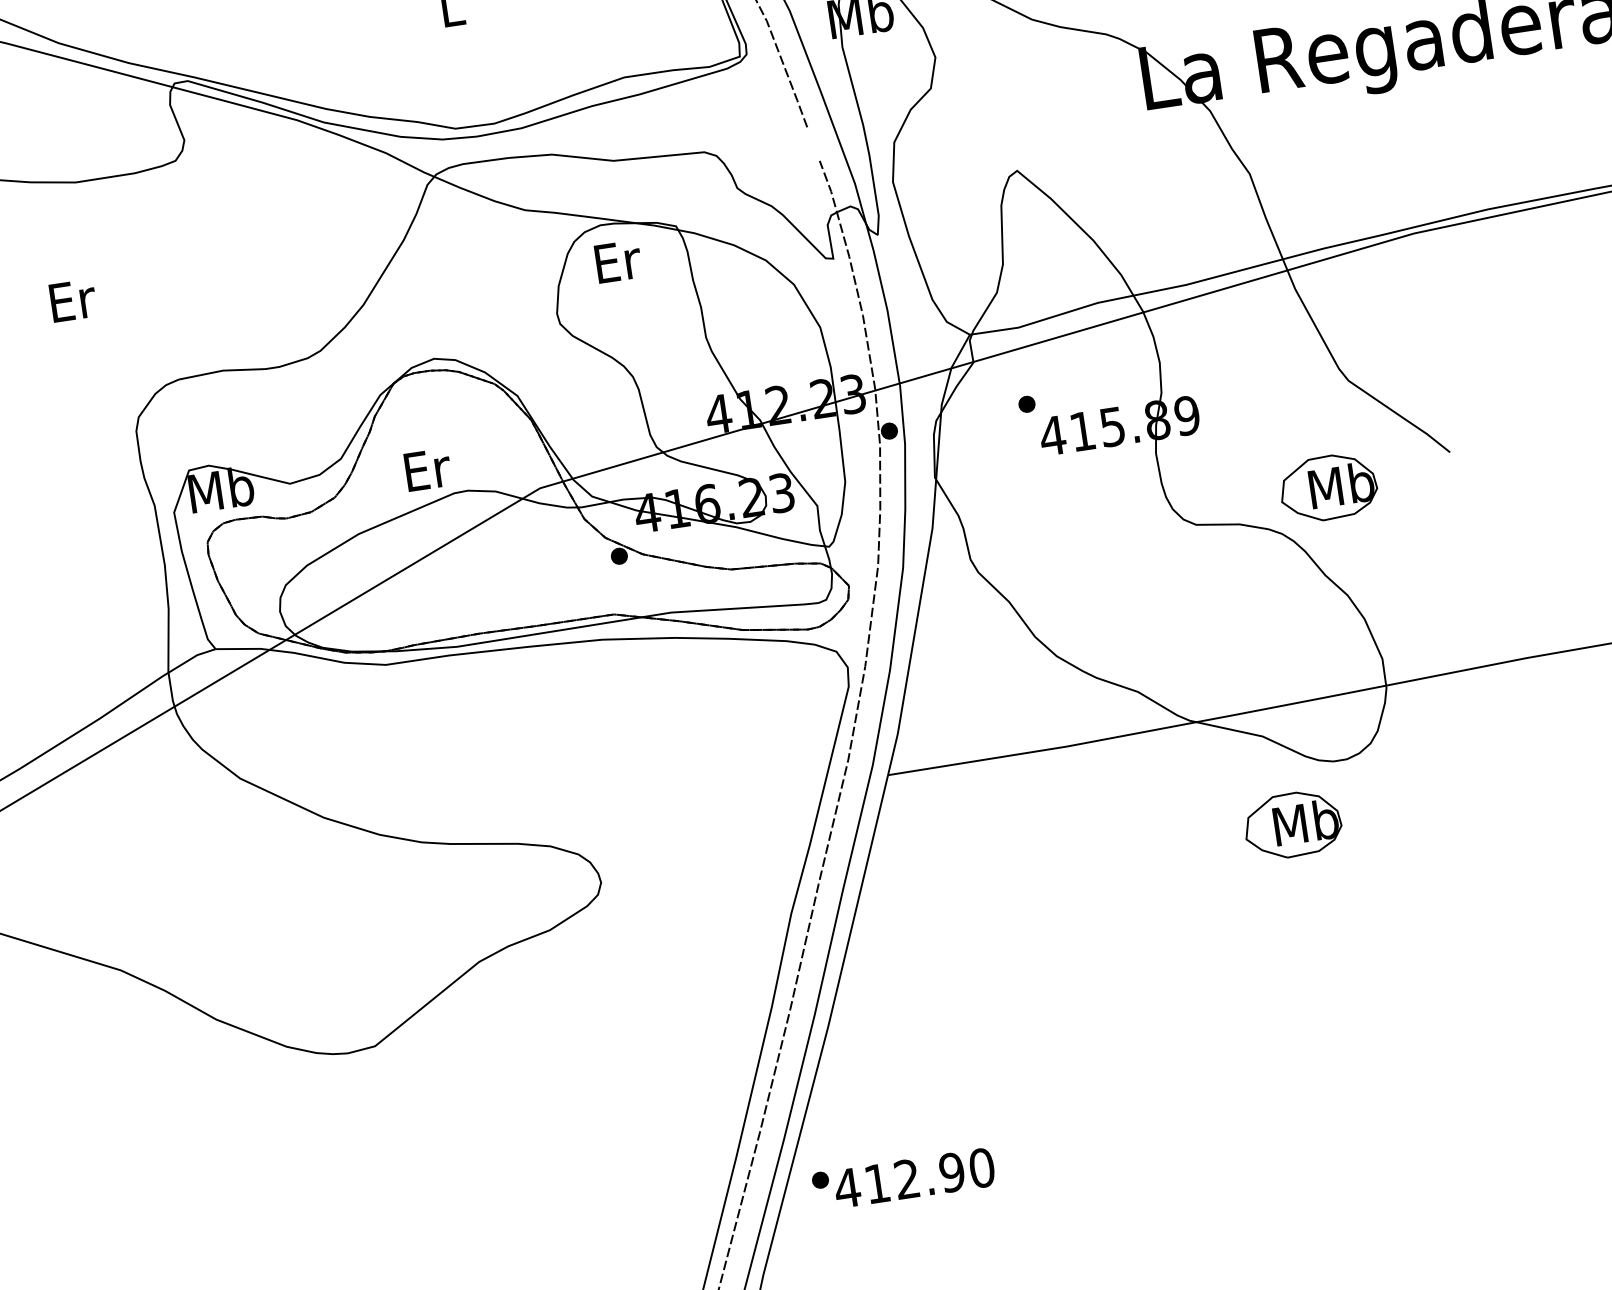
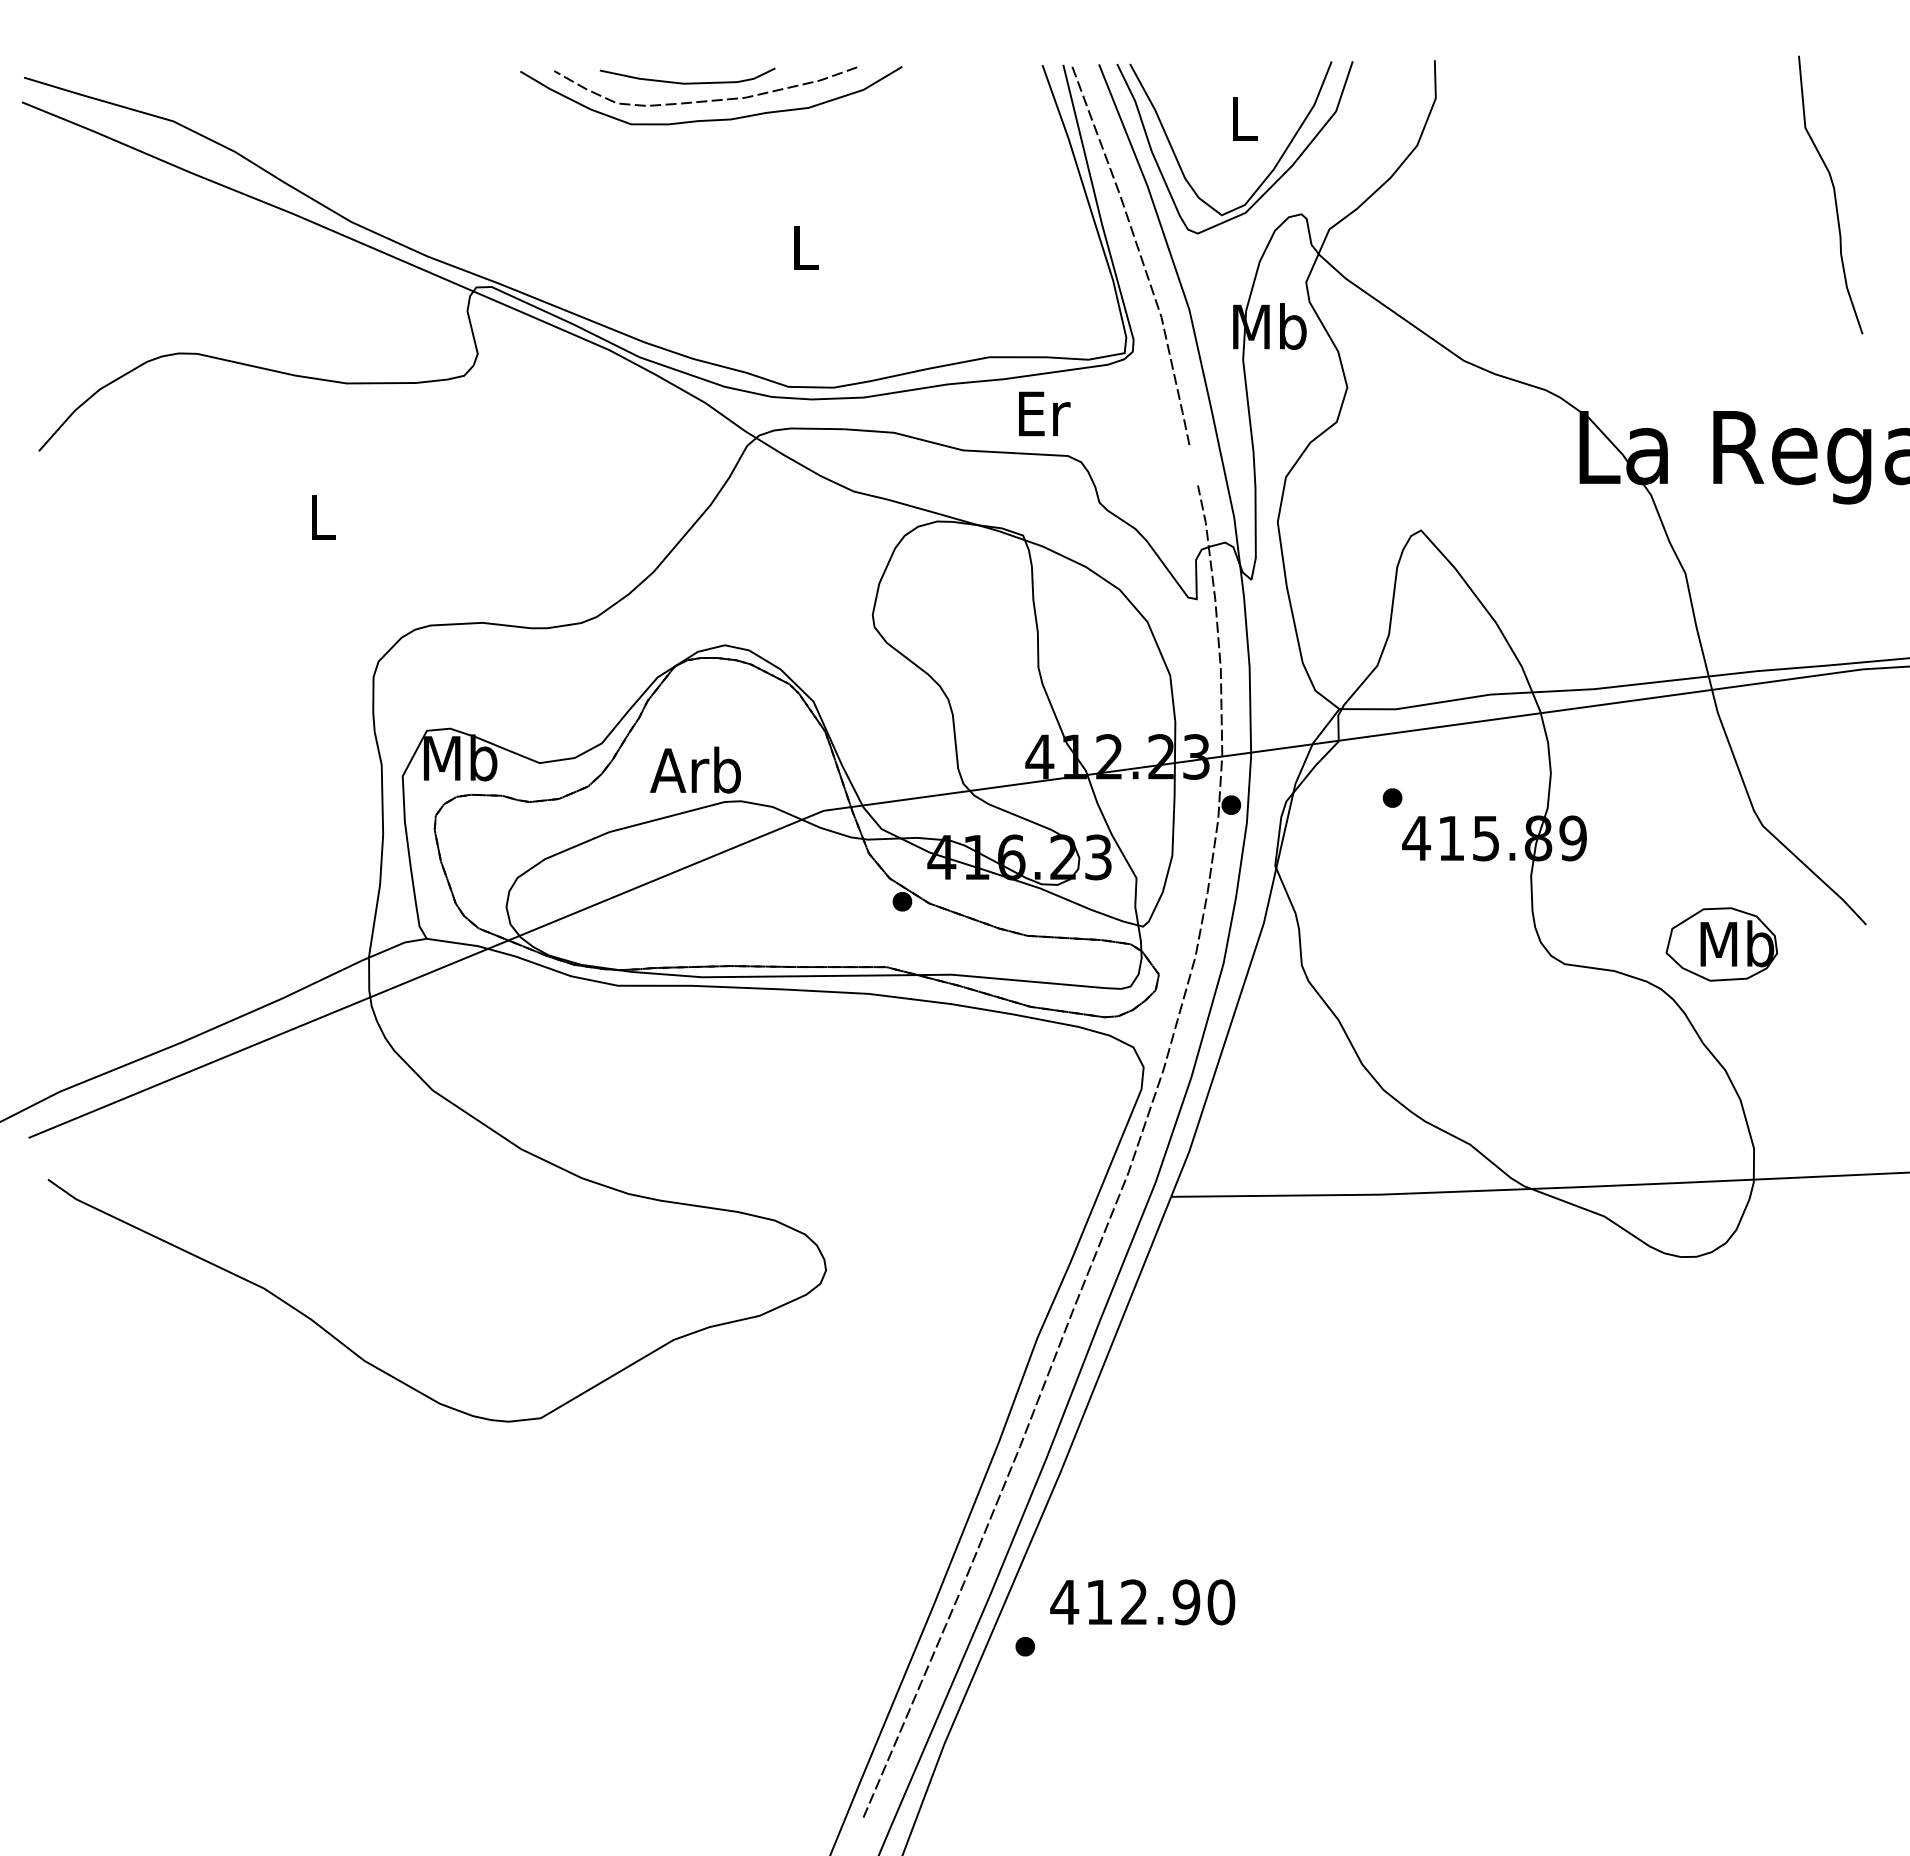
text: (618, 261) -> (1044, 413), moved
text: (72, 300) -> (323, 517), Er -> L
text: (424, 469) -> (695, 769), Er -> Arb
part: (1292, 825) -> (1623, 1322), removed
text: (914, 1178) -> (1142, 1602), moved

